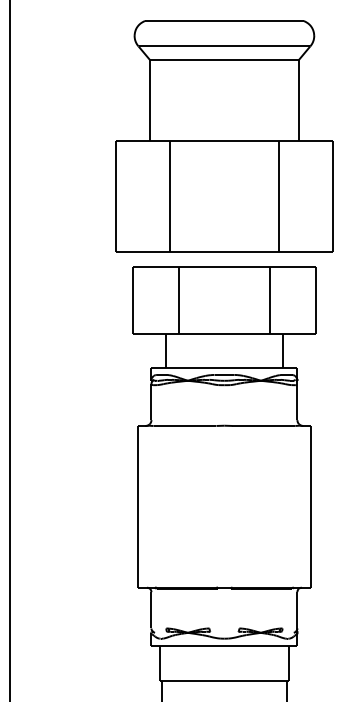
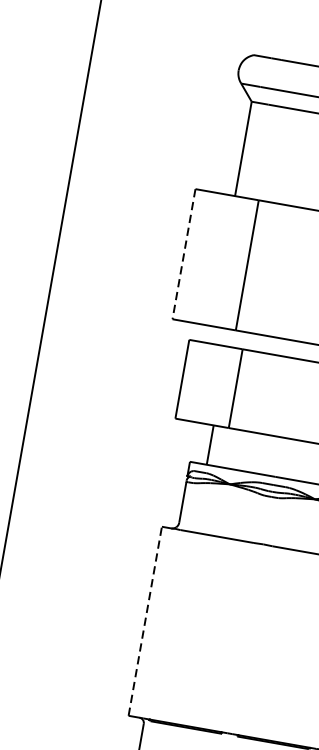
line: (116, 196) -> (184, 254), solid -> dashed
line: (137, 506) -> (145, 620), solid -> dashed

